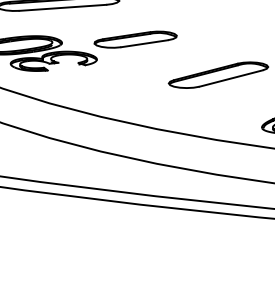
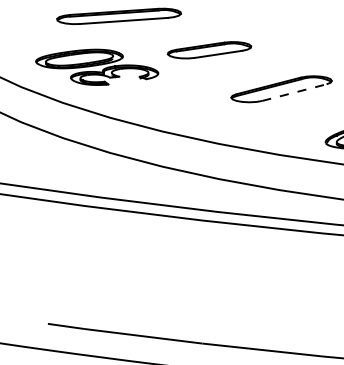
part: (135, 39) -> (209, 50), moved
line: (231, 78) -> (294, 92), solid -> dashed

